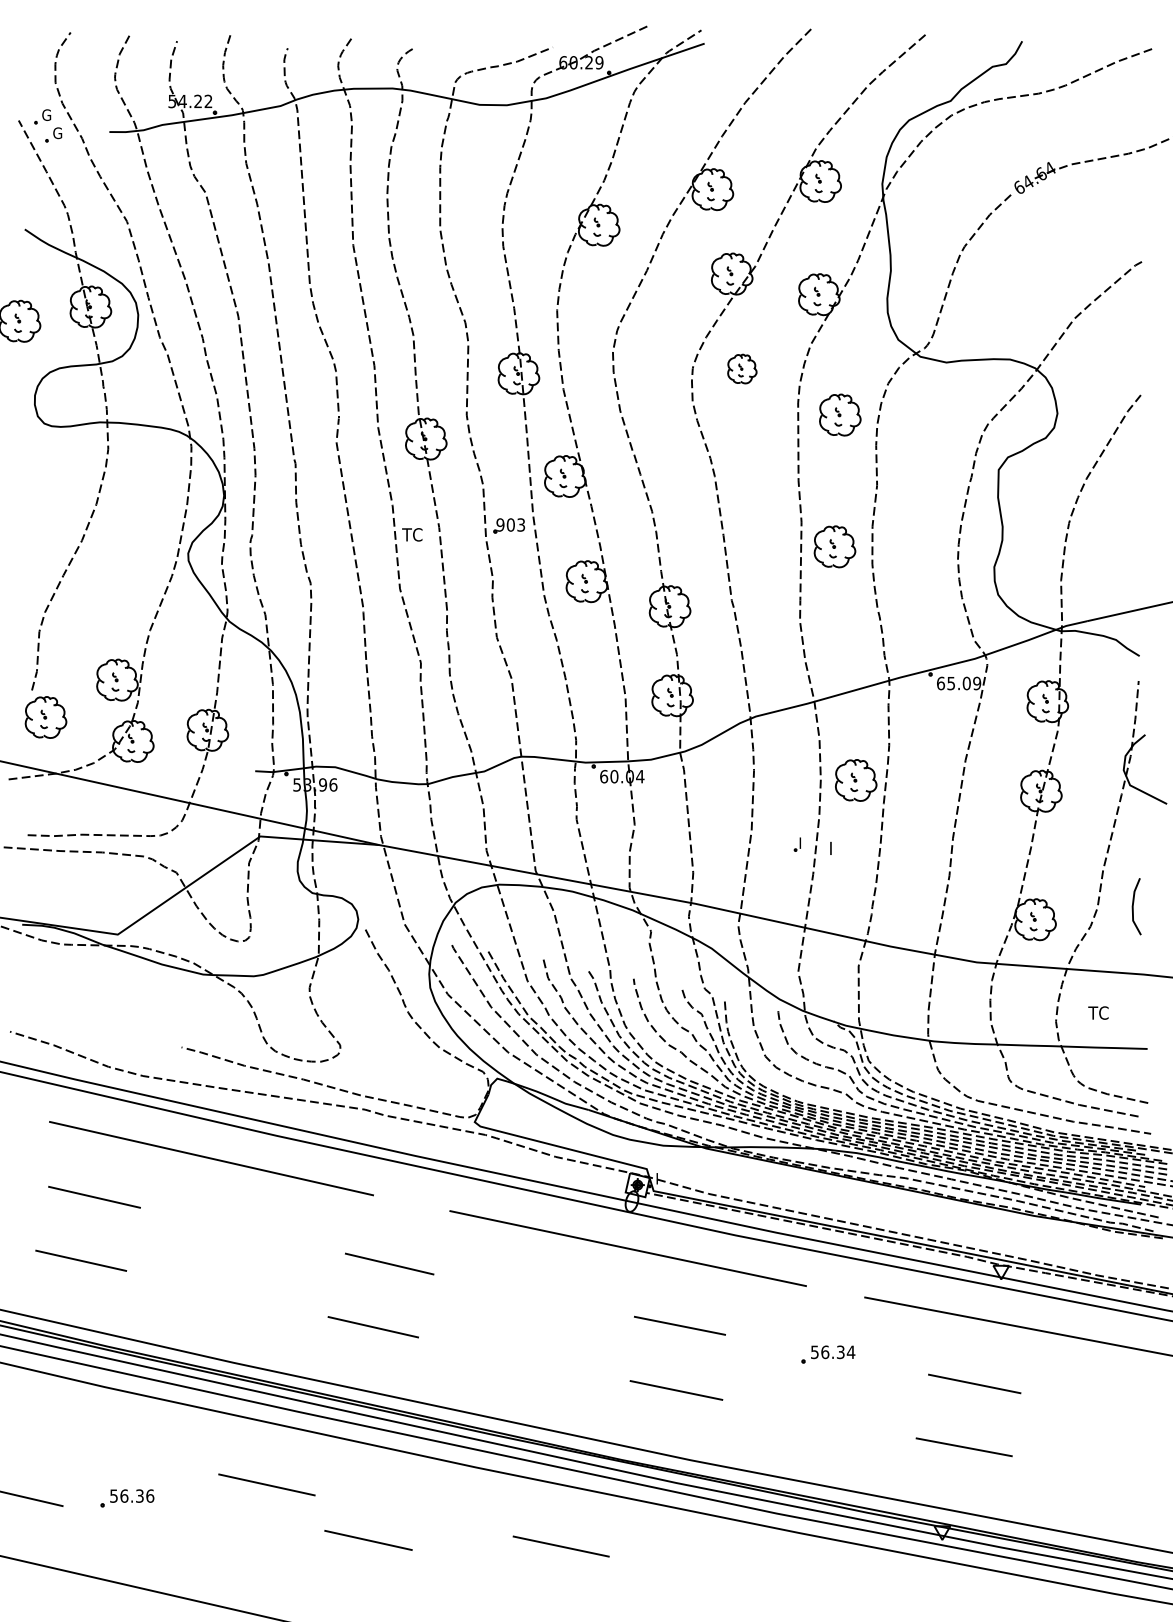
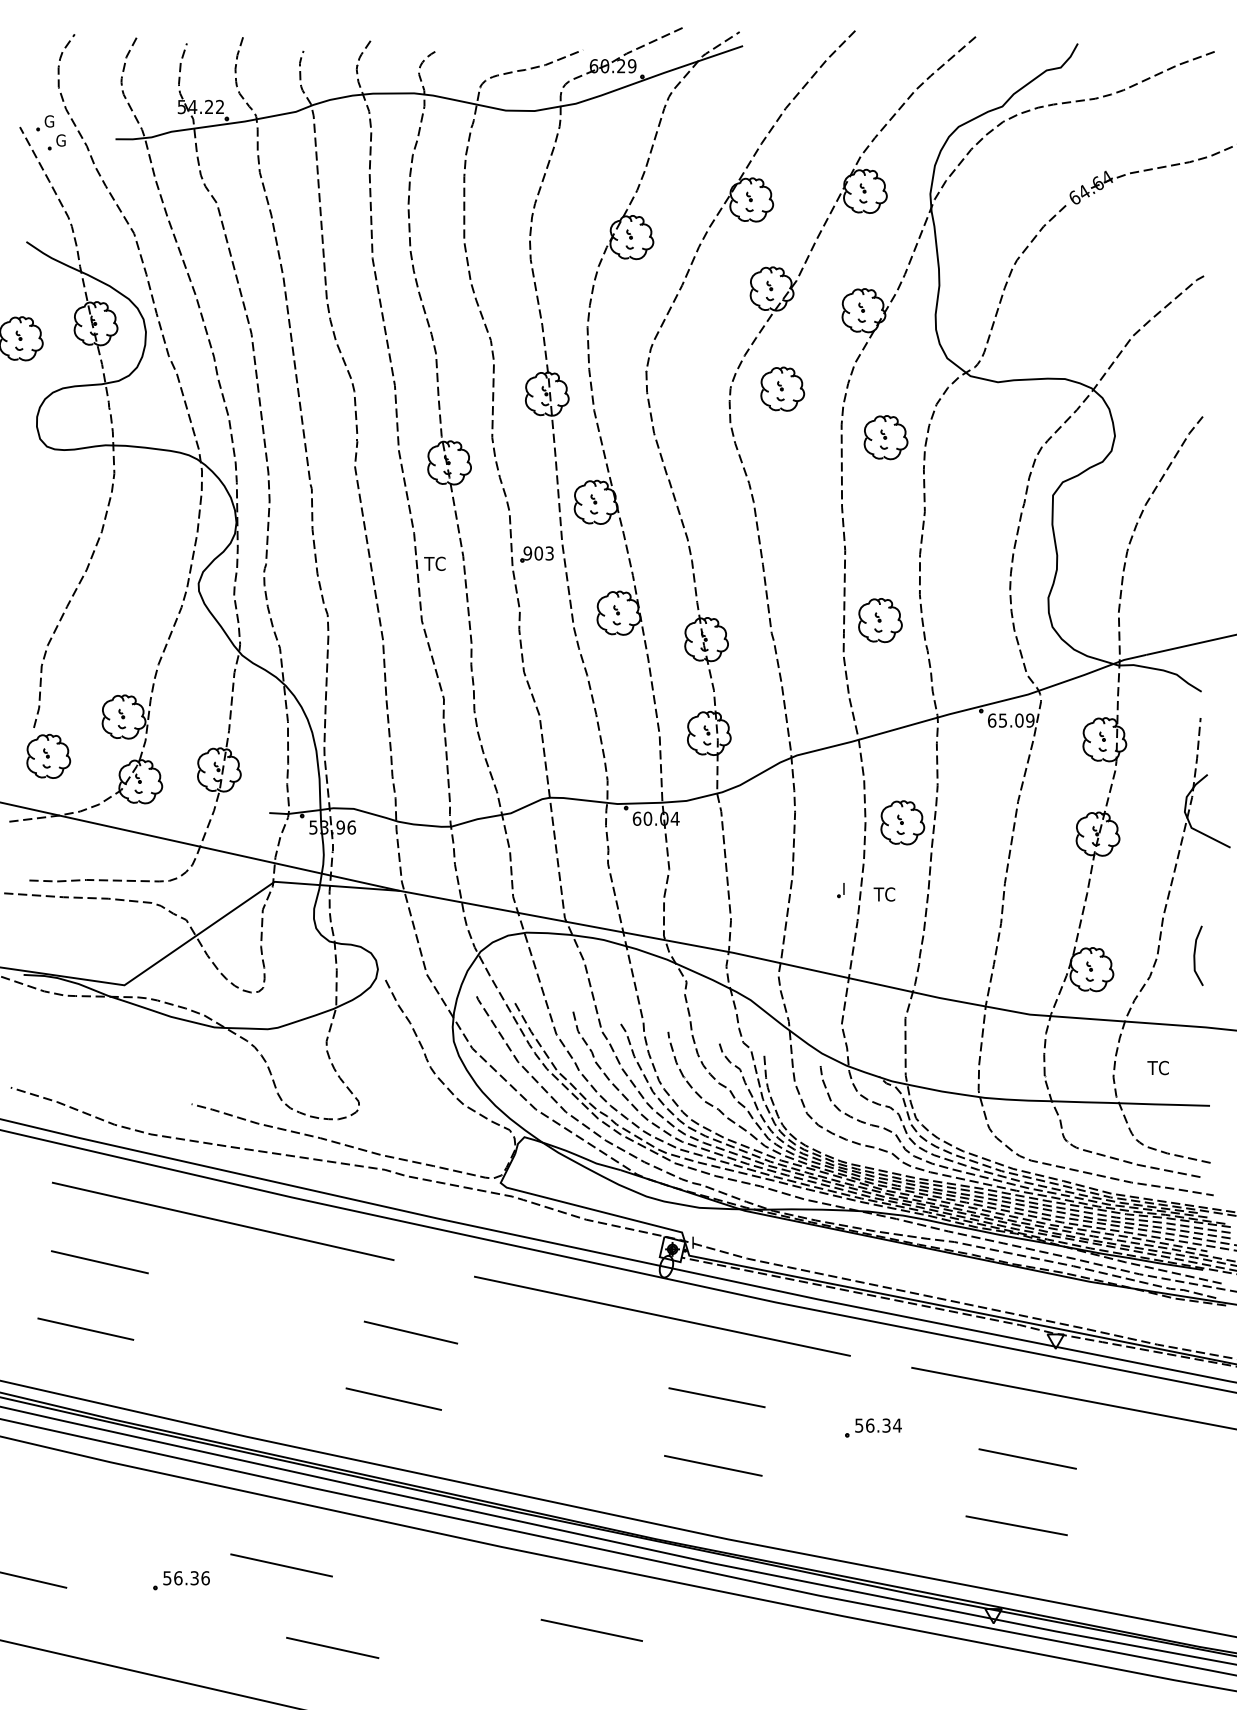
part: (742, 368) -> (782, 388), size x1.43
part: (835, 546) -> (880, 620), moved
text: (838, 848) -> (884, 894), I -> TC
part: (127, 1498) -> (181, 1580), moved
line: (368, 1539) -> (332, 1647), moved

